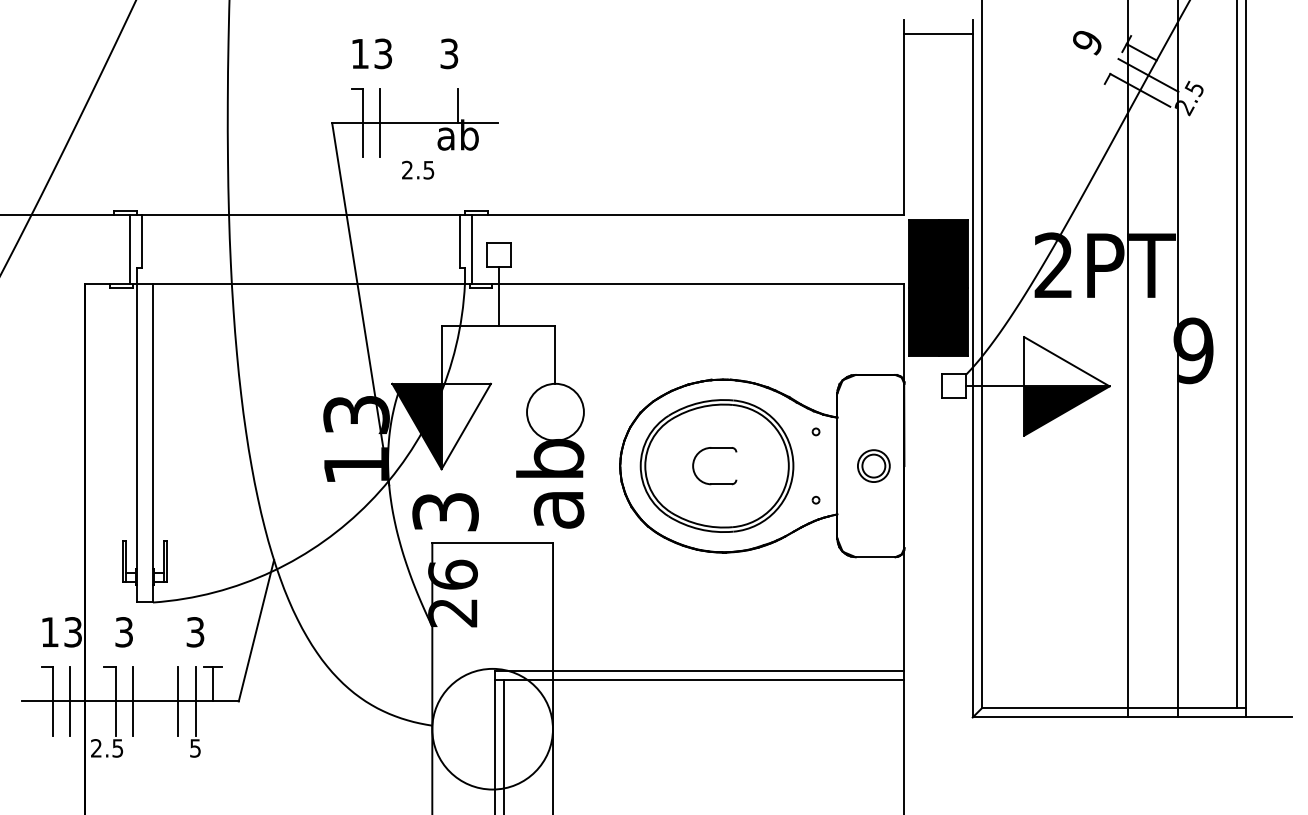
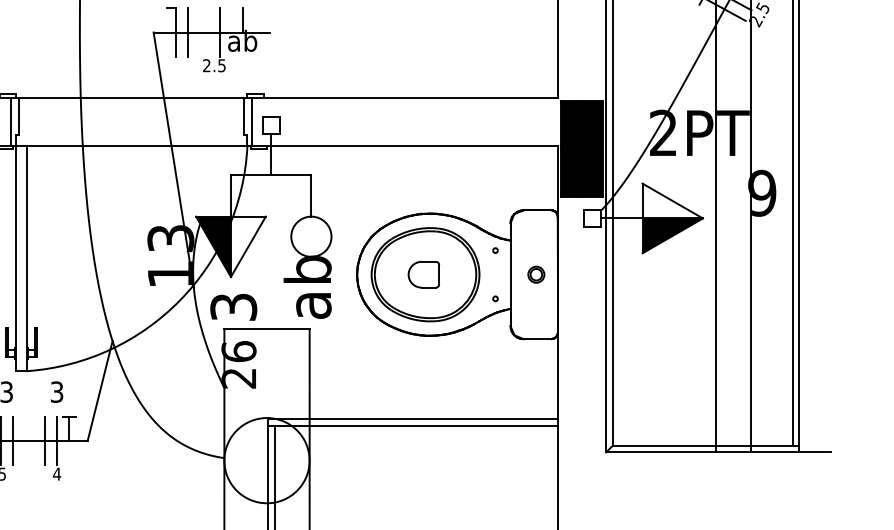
line: (425, 123) -> (219, 32), added
line: (736, 465) -> (439, 274), added
part: (873, 465) -> (536, 274), size x0.71
text: (195, 748) -> (57, 474), 5 -> 4

